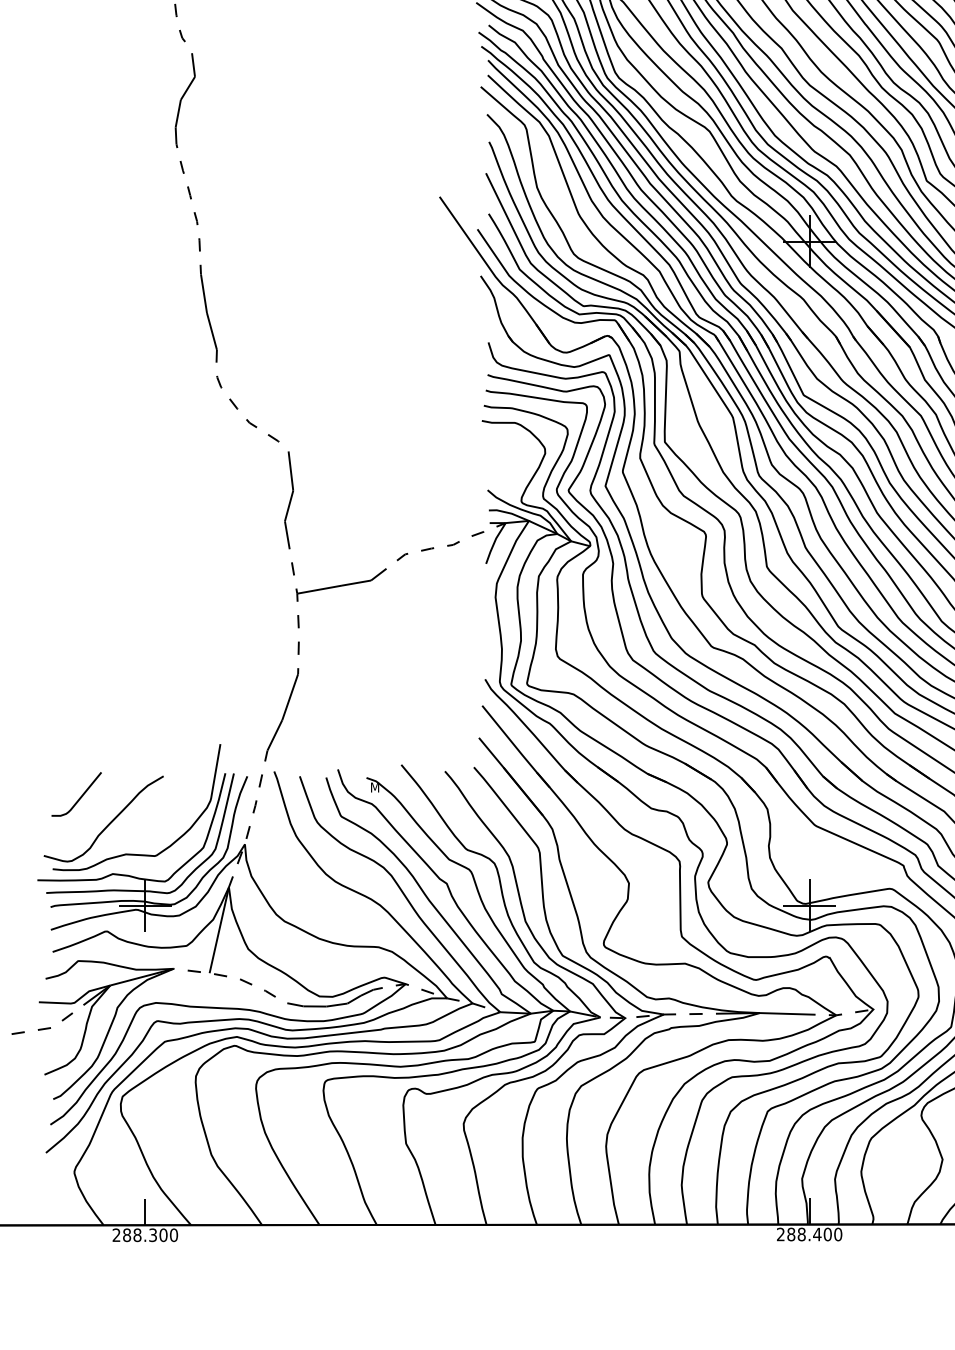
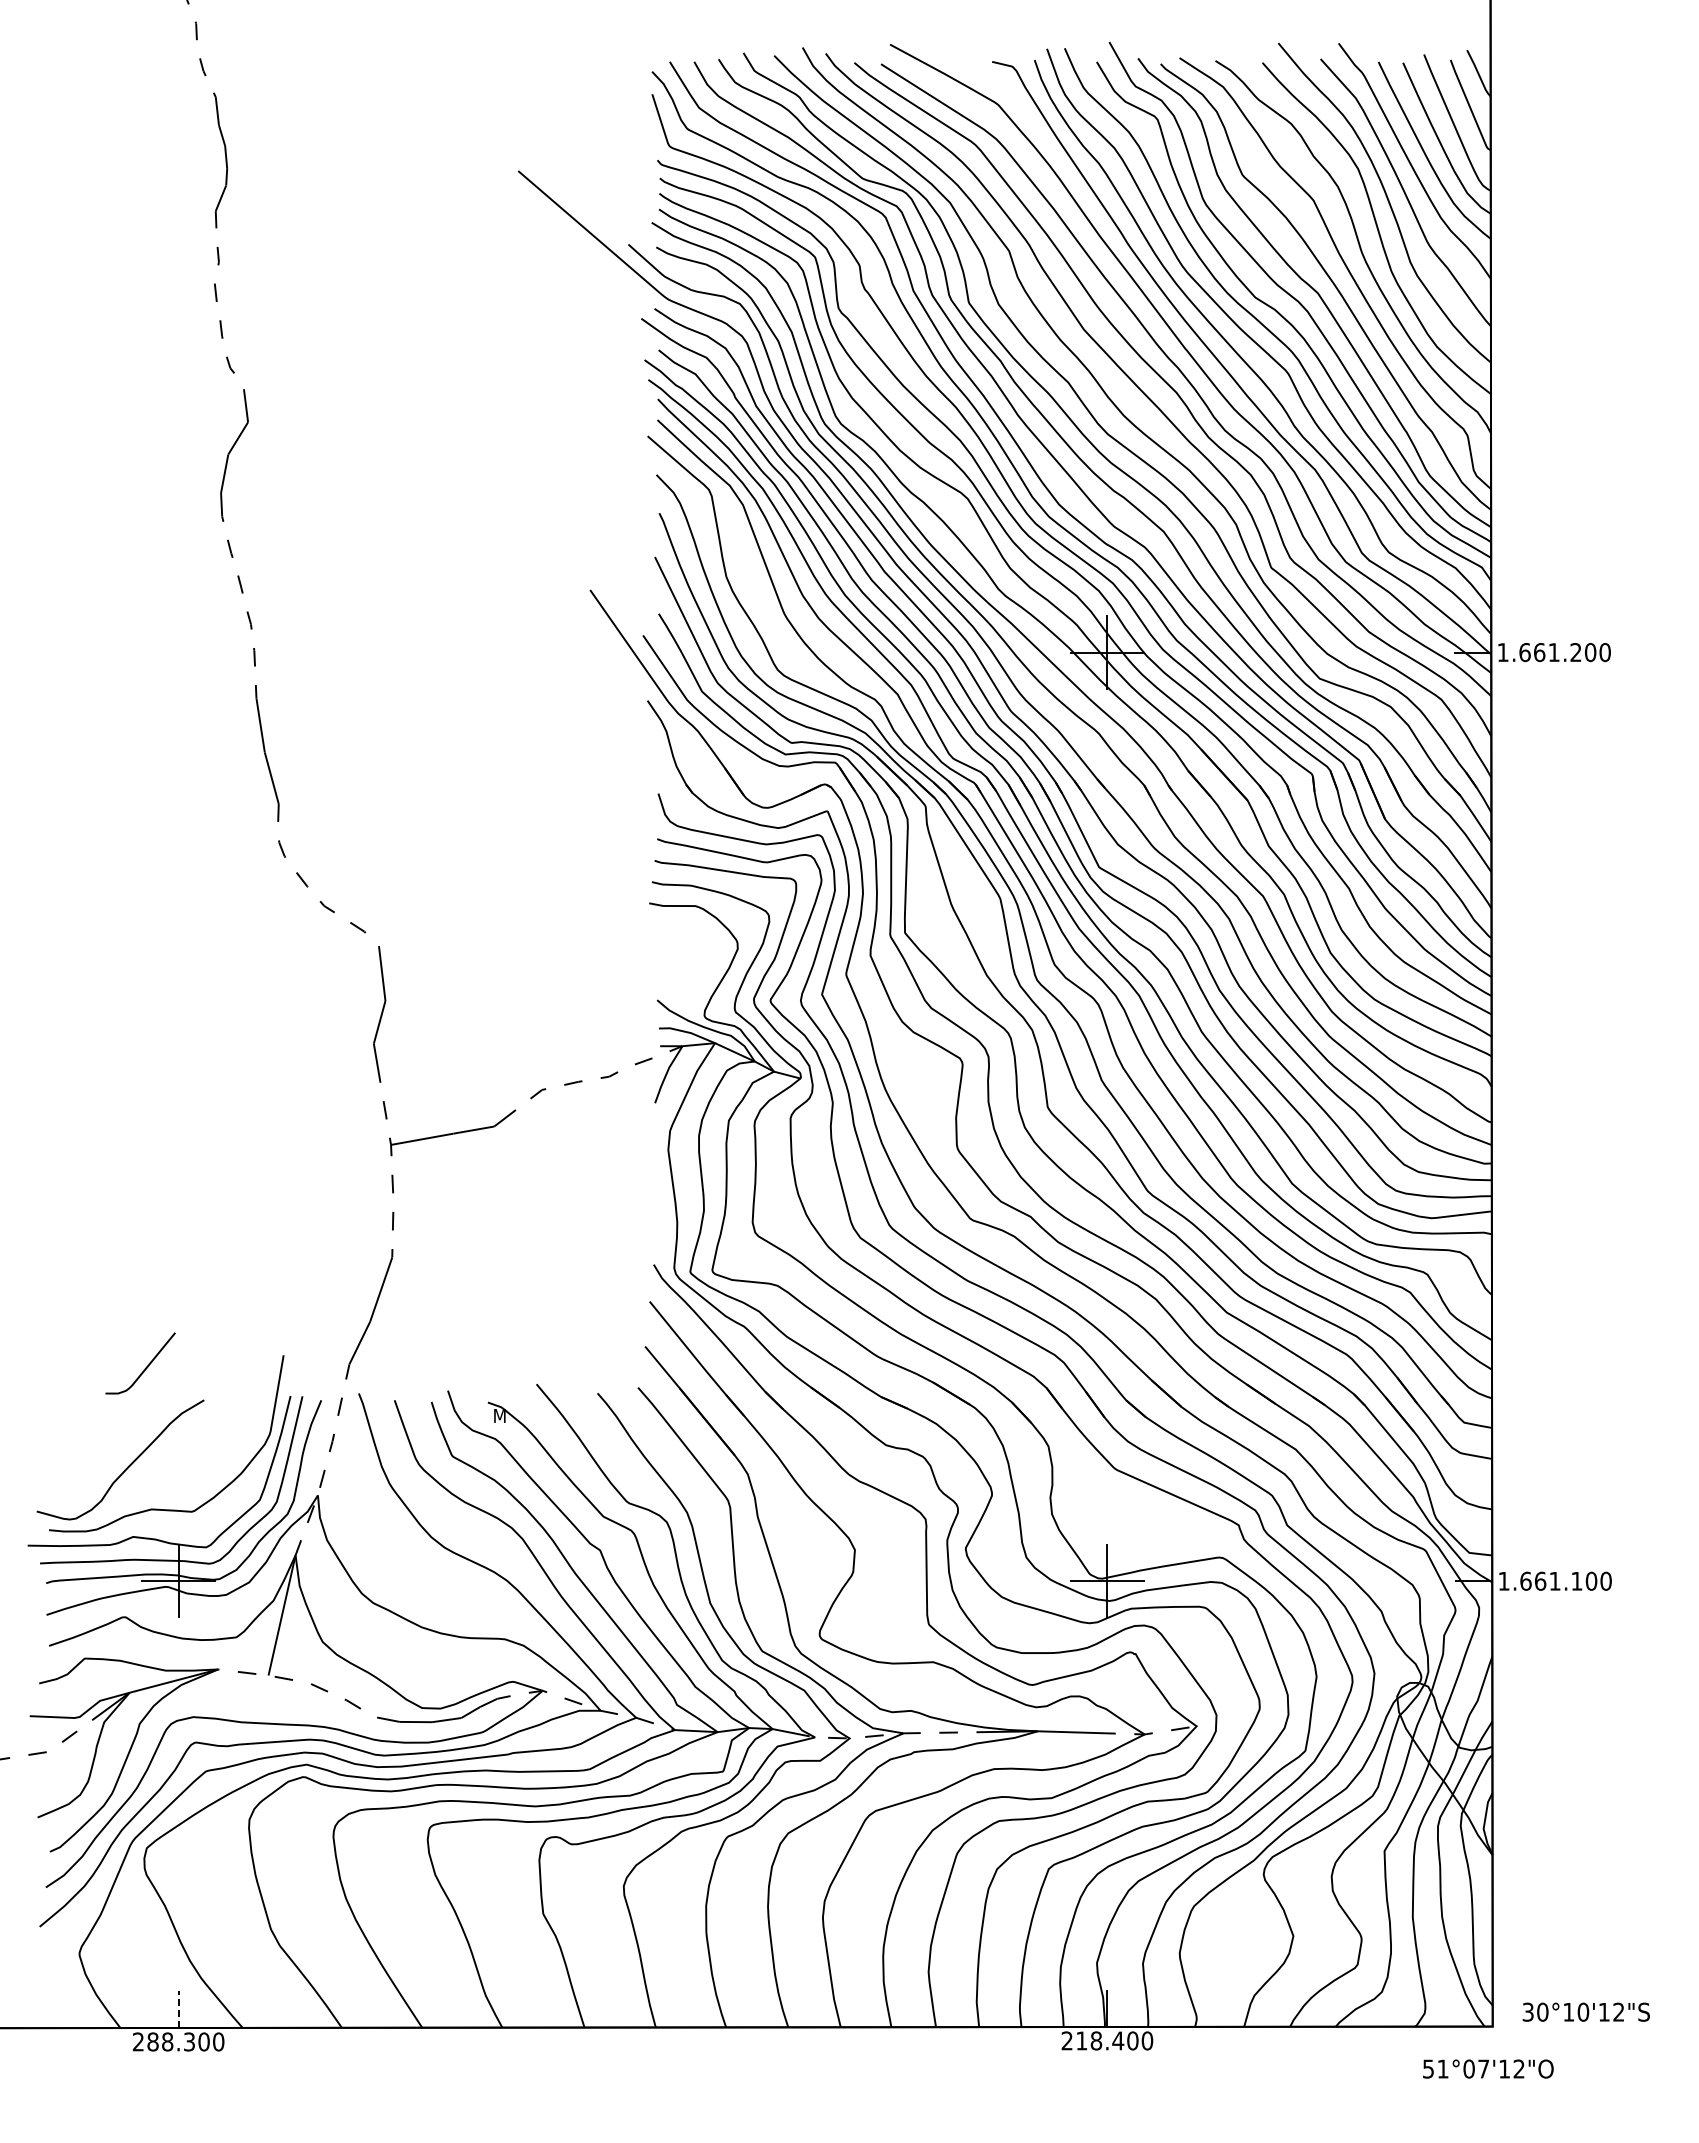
curve: (80, 797) -> (145, 1367), moved
line: (145, 1212) -> (178, 2009), solid -> dashed
text: (791, 1234) -> (1081, 2040), 288.400 -> 218.400

